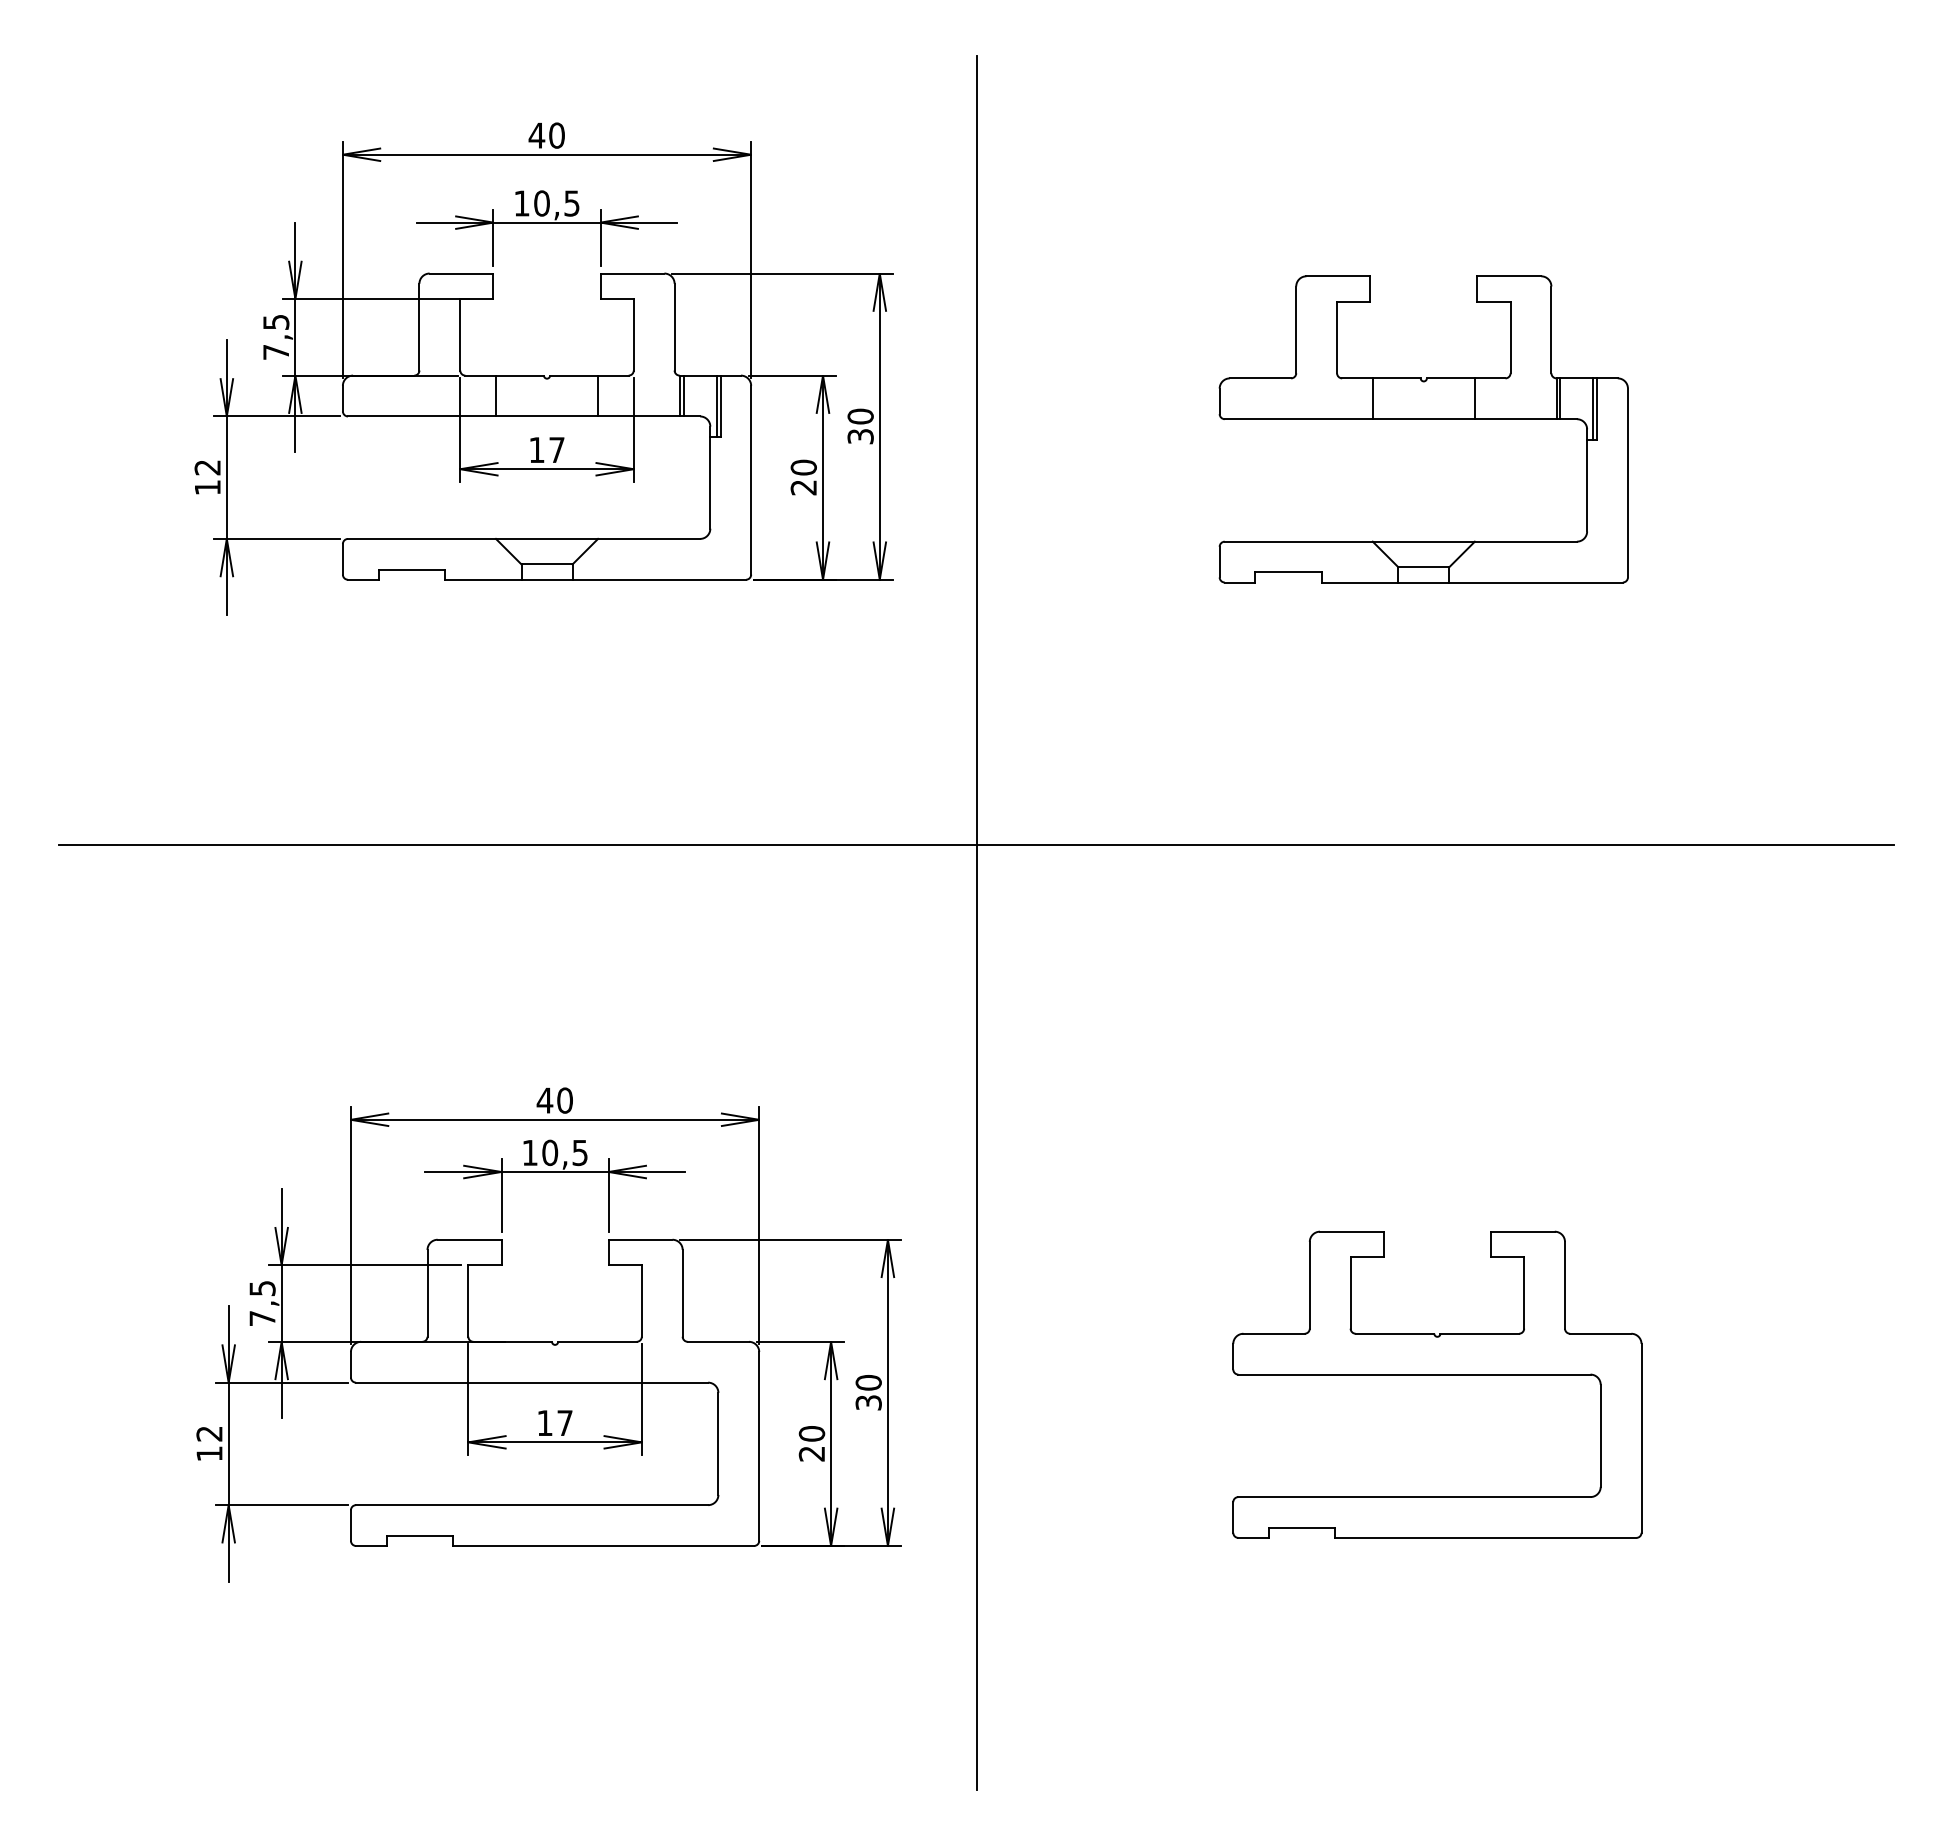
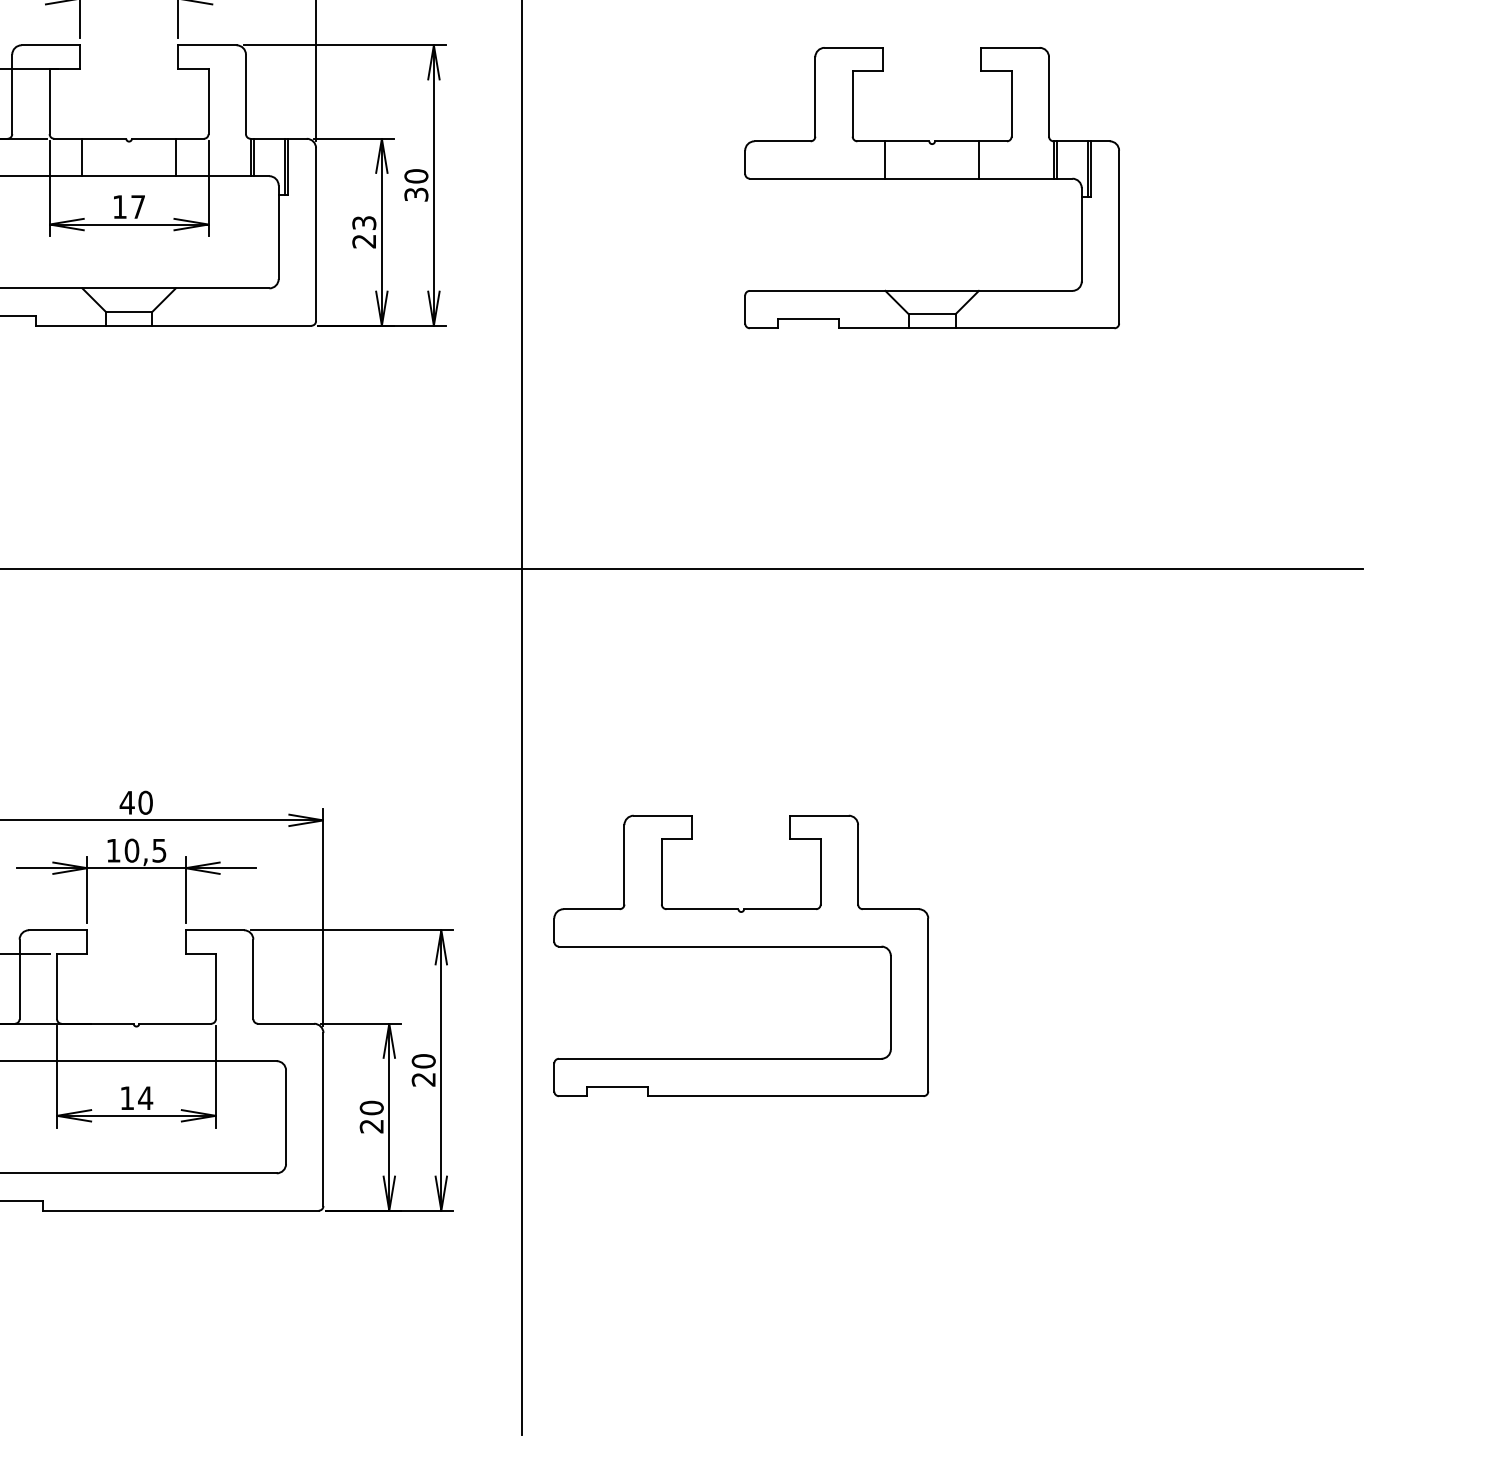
text: (803, 467) -> (364, 222), 20 -> 23
part: (1437, 1375) -> (741, 947), moved
text: (868, 1402) -> (423, 1079), 30 -> 20
text: (564, 1422) -> (145, 1097), 17 -> 14

